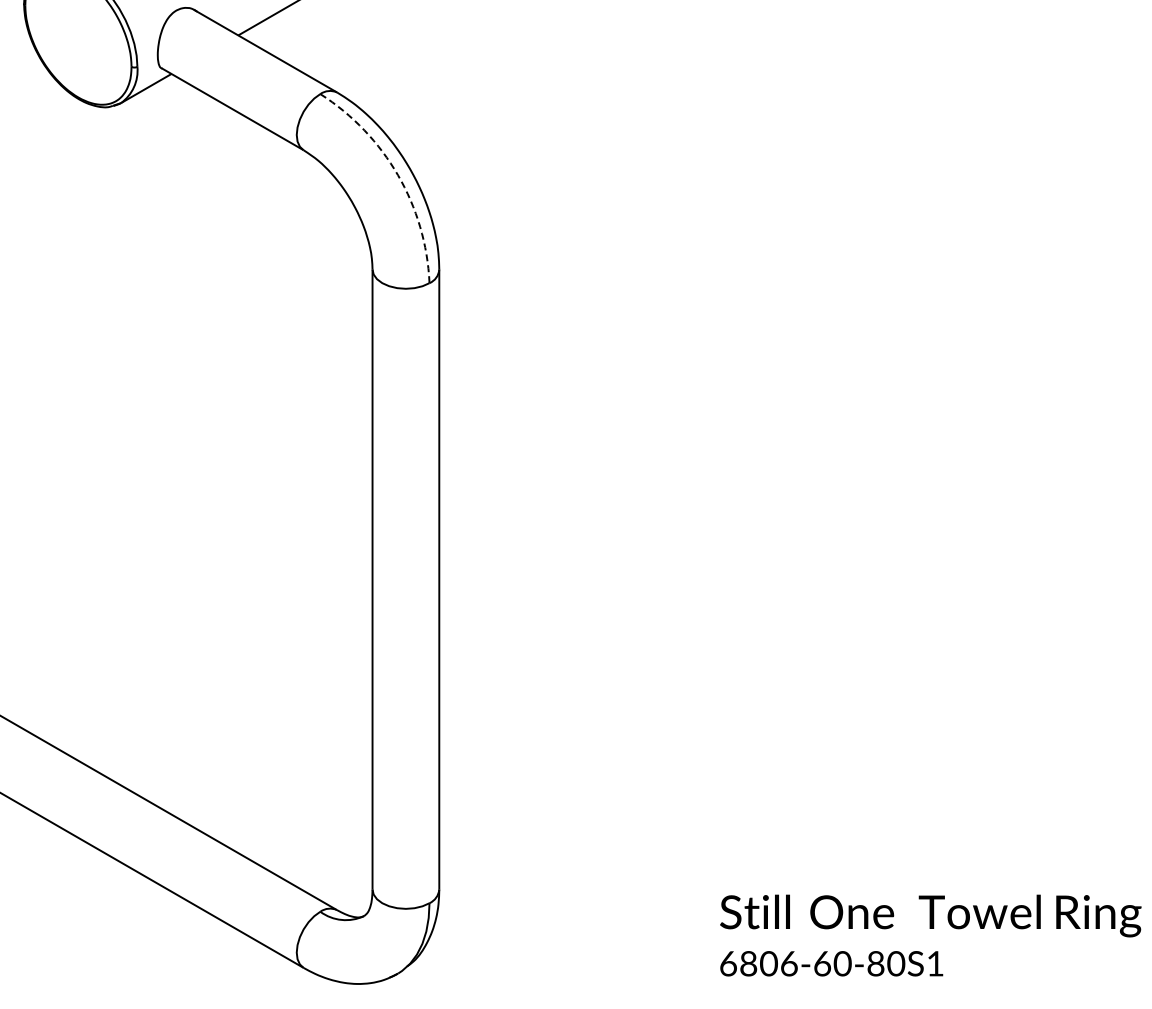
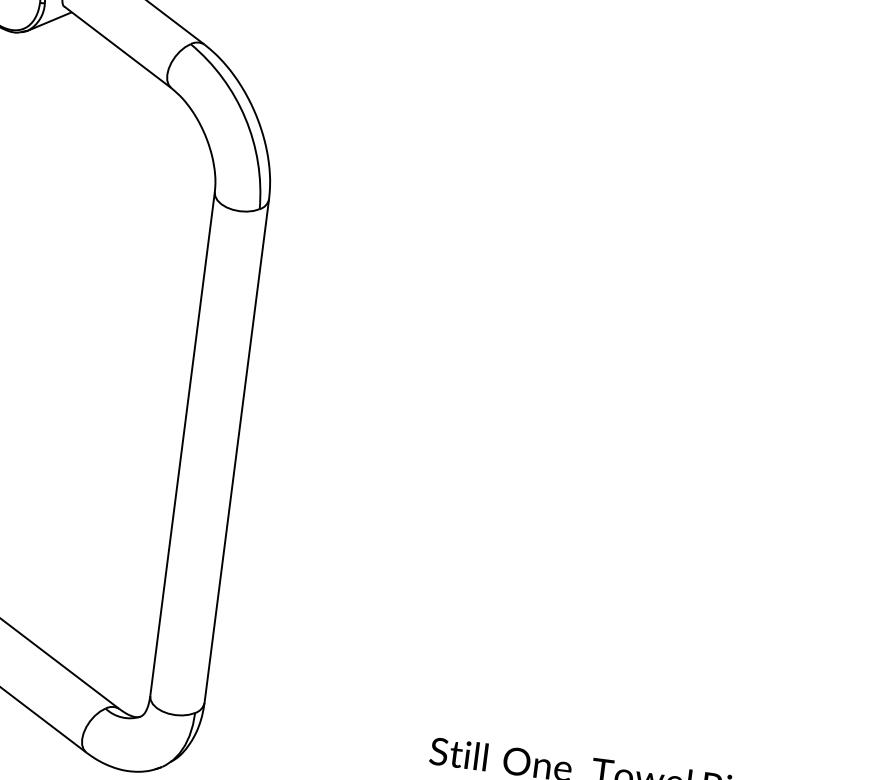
arc: (398, 175) -> (245, 118), dashed -> solid

